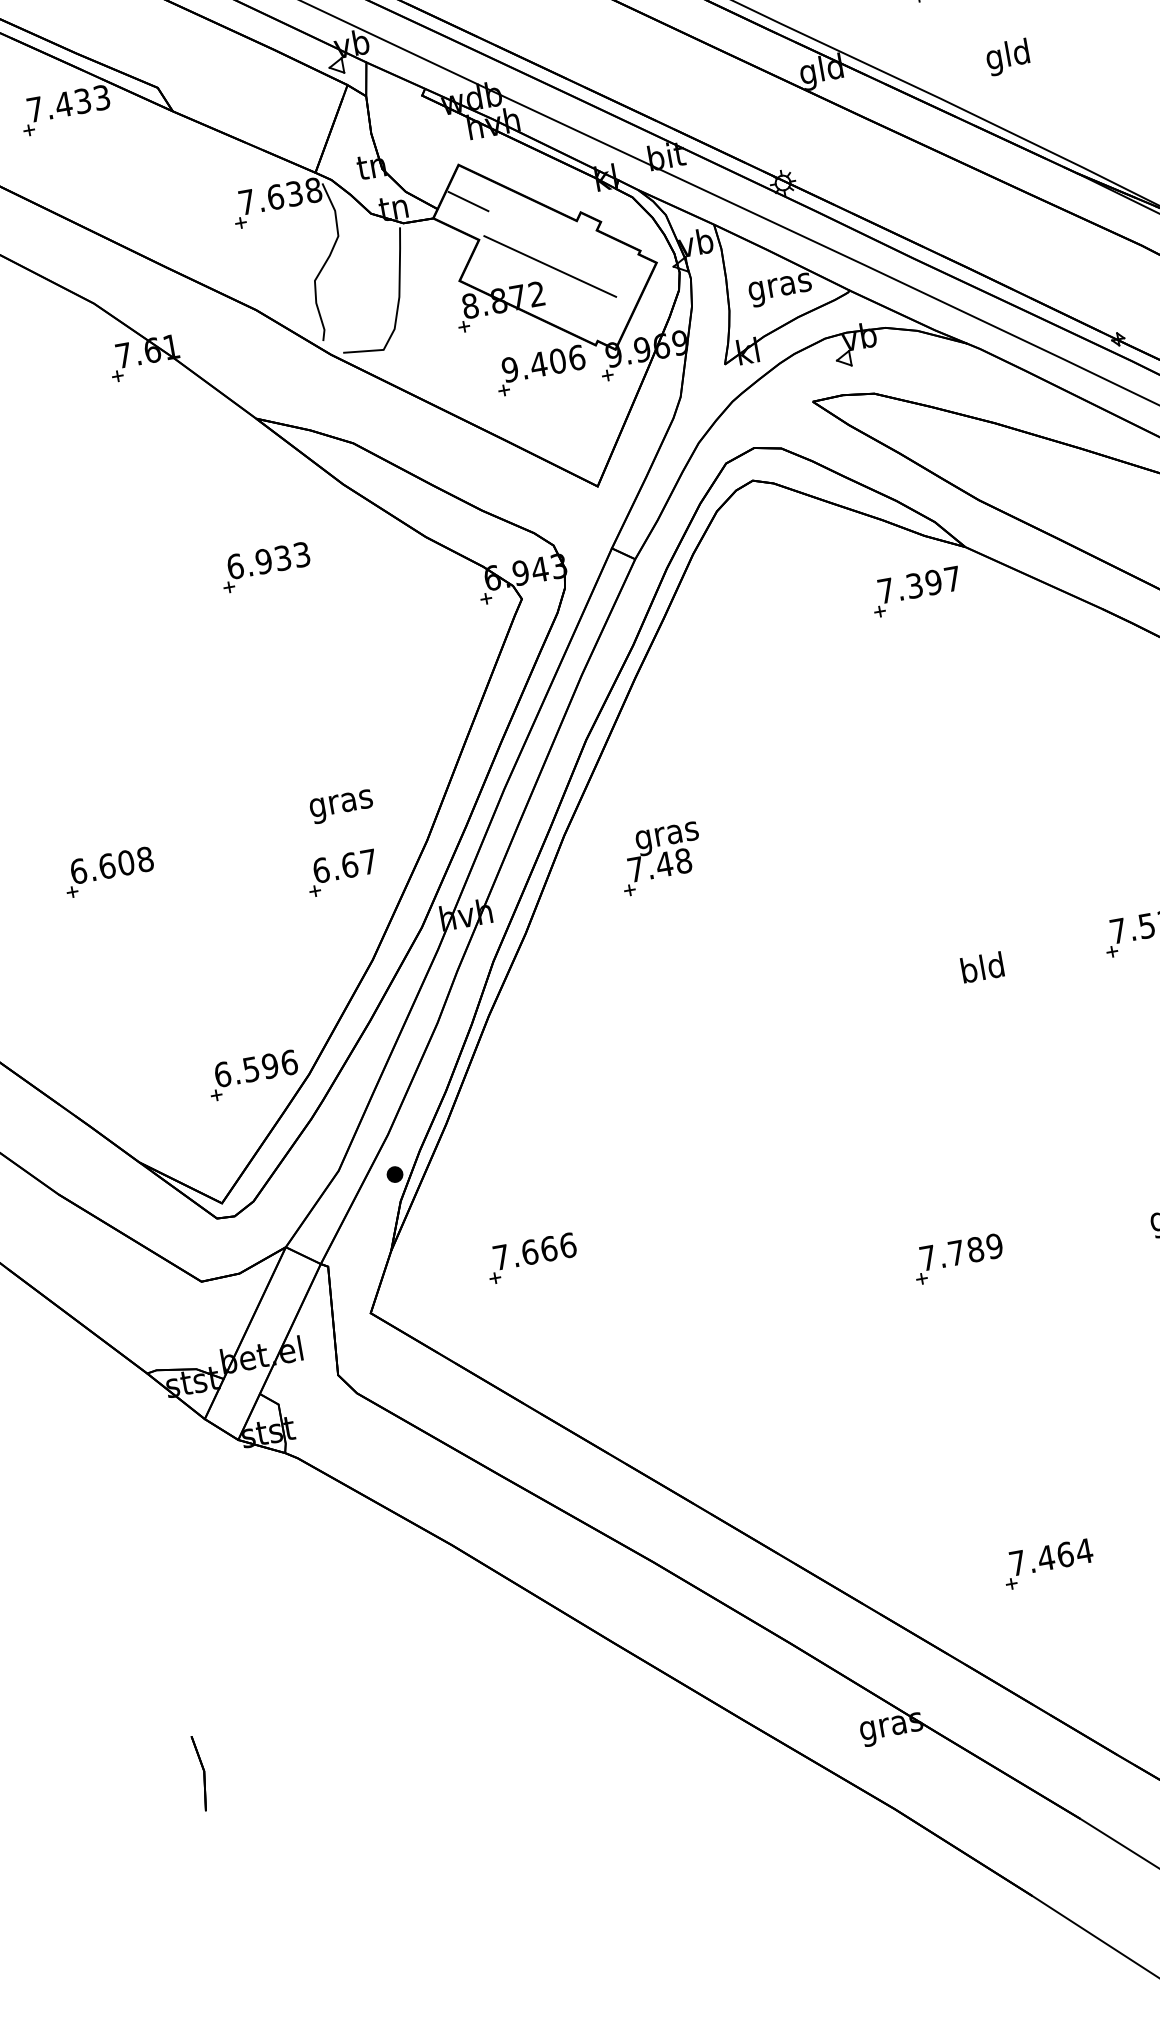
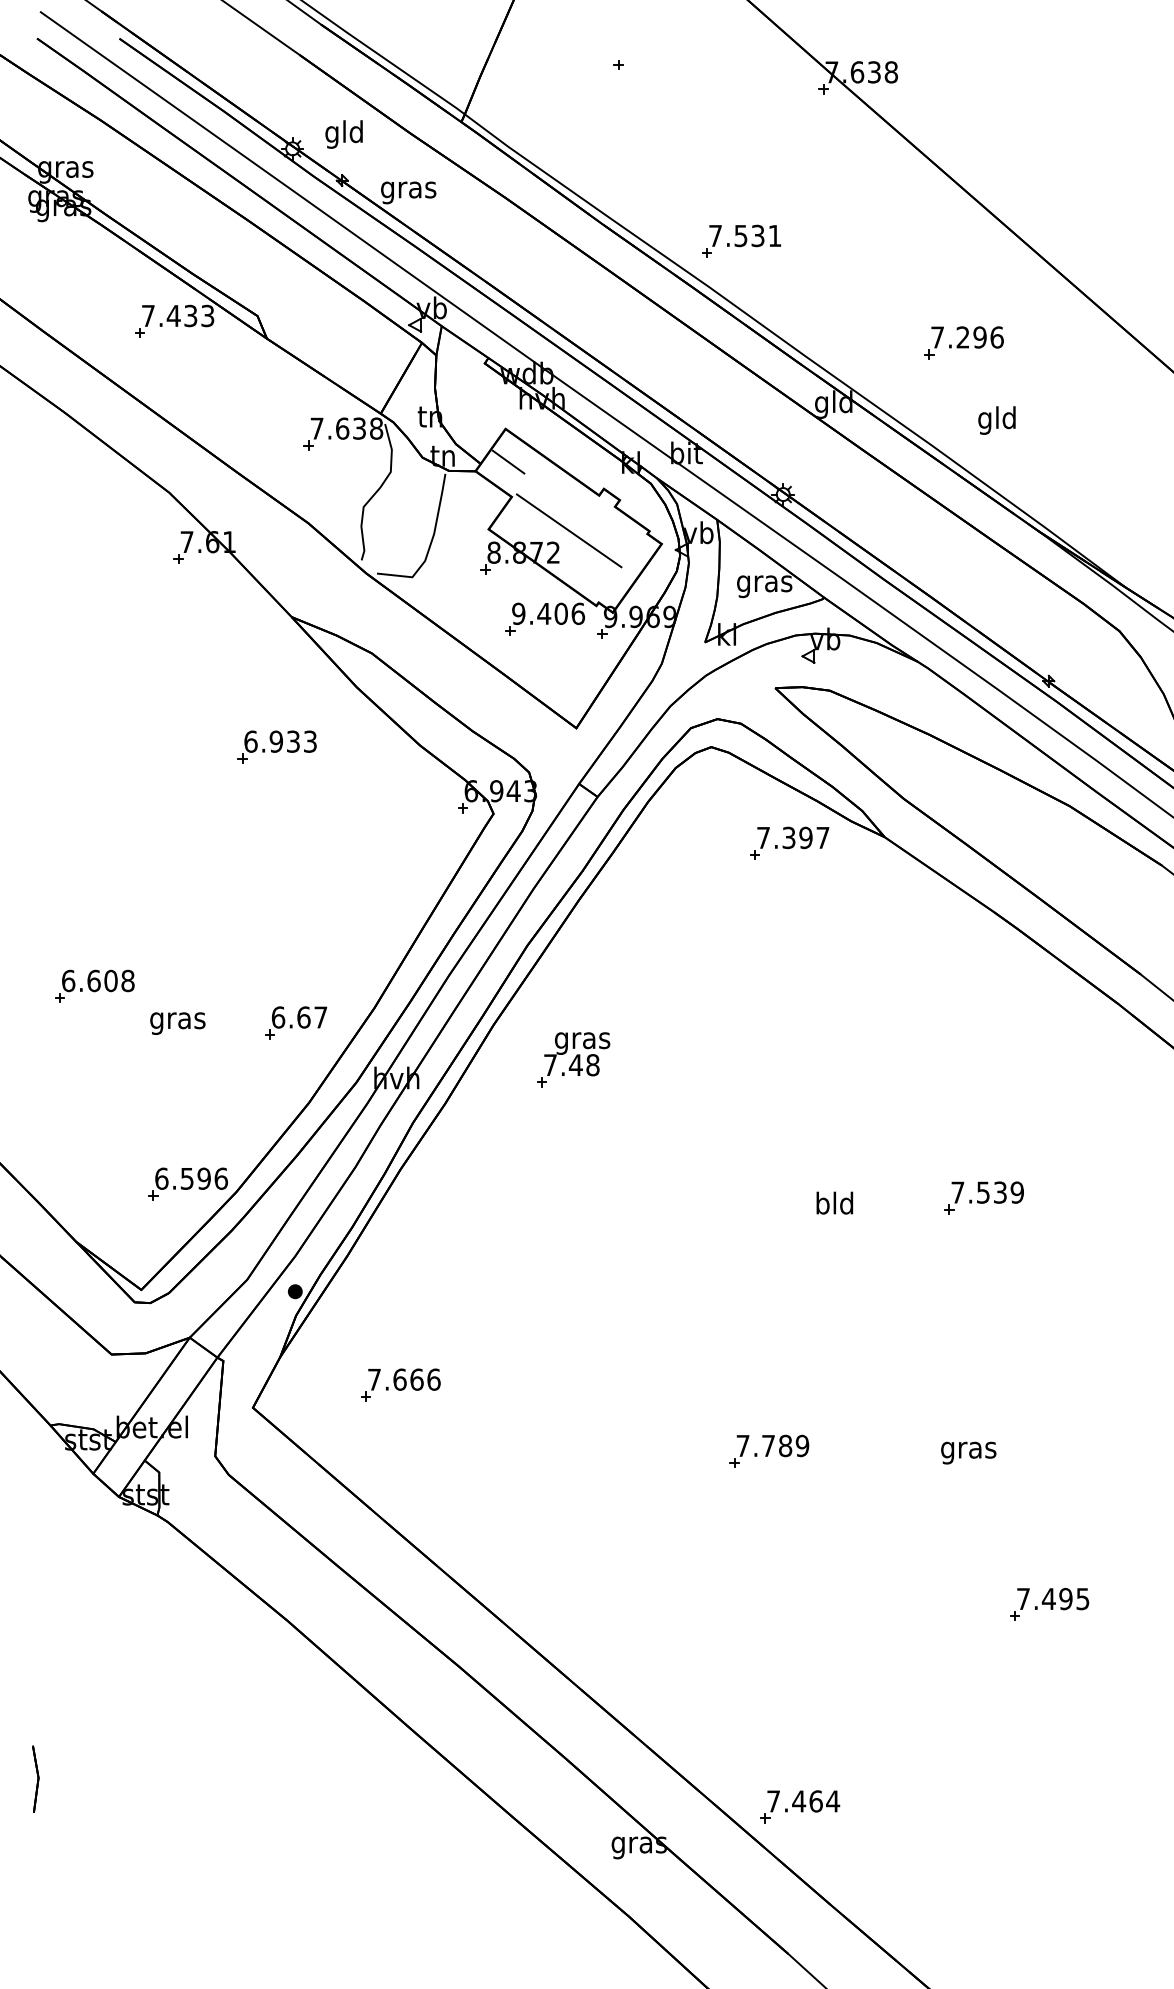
part: (916, 590) -> (789, 842), moved
text: (341, 806) -> (177, 1023), moved
part: (1048, 1563) -> (800, 1806), moved

